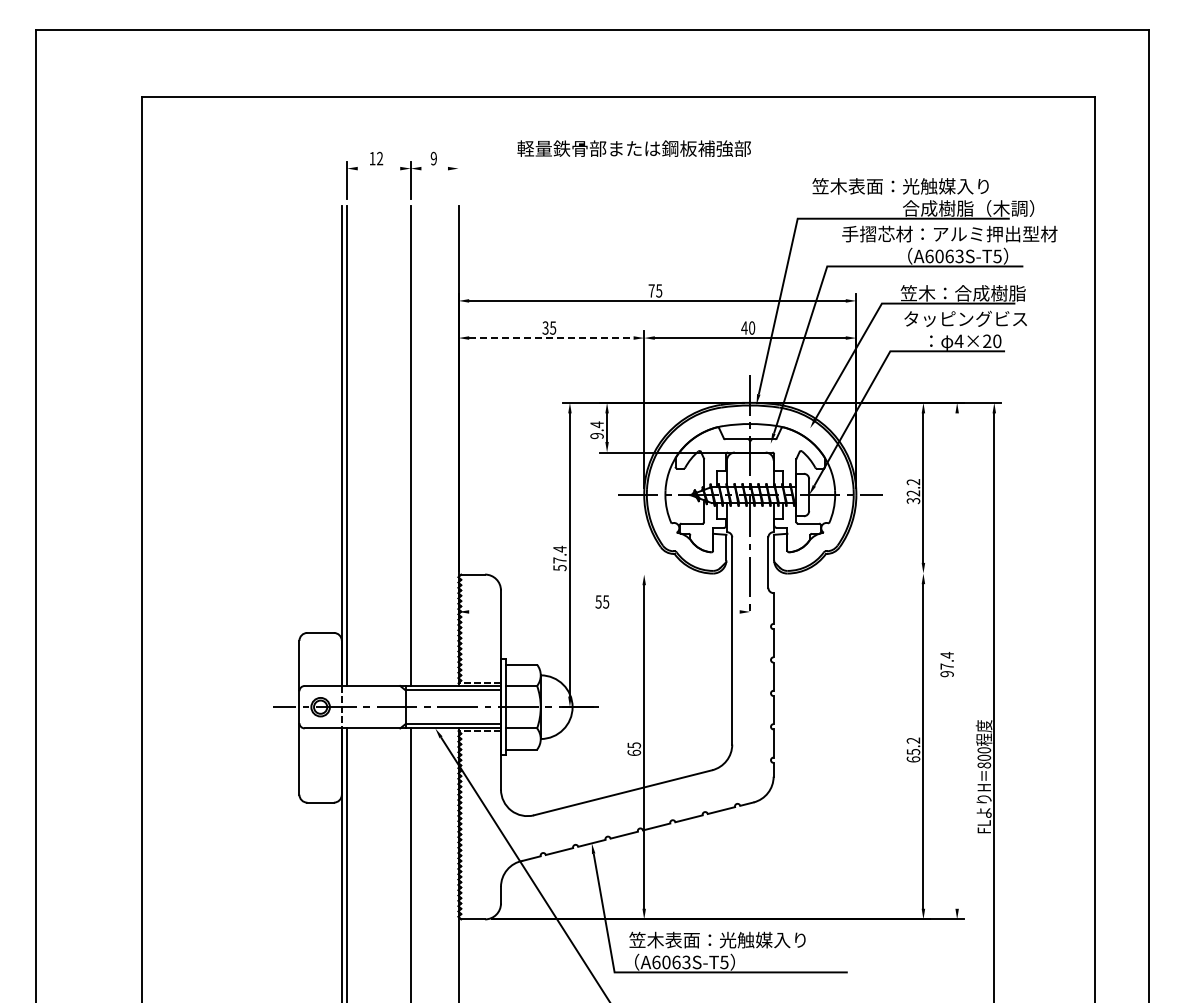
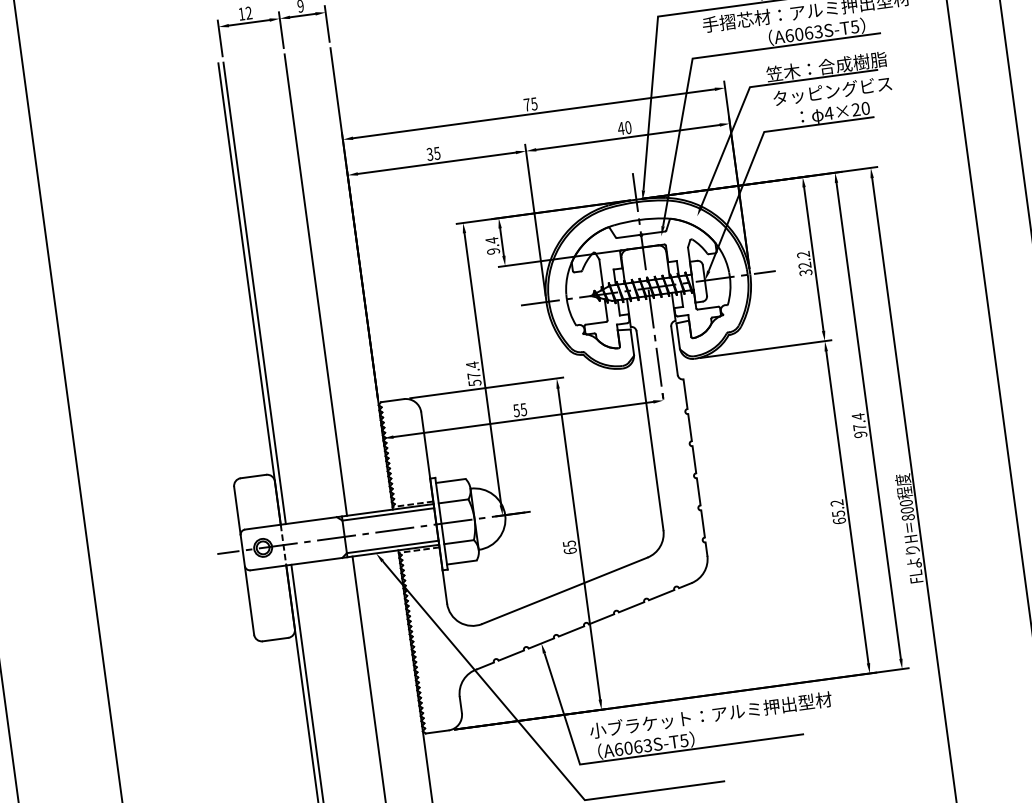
line: (378, 168) -> (248, 22), added
line: (434, 168) -> (302, 15), added
line: (458, 180) -> (327, 23), added
line: (551, 338) -> (437, 163), dashed -> solid
line: (862, 573) -> (766, 349), added
line: (570, 574) -> (485, 387), added
line: (604, 611) -> (523, 419), added
line: (957, 660) -> (868, 420), added
text: (754, 939) -> (710, 714), 笠木表面：光触媒入り -> 小ブラケット：アルミ押出型材

